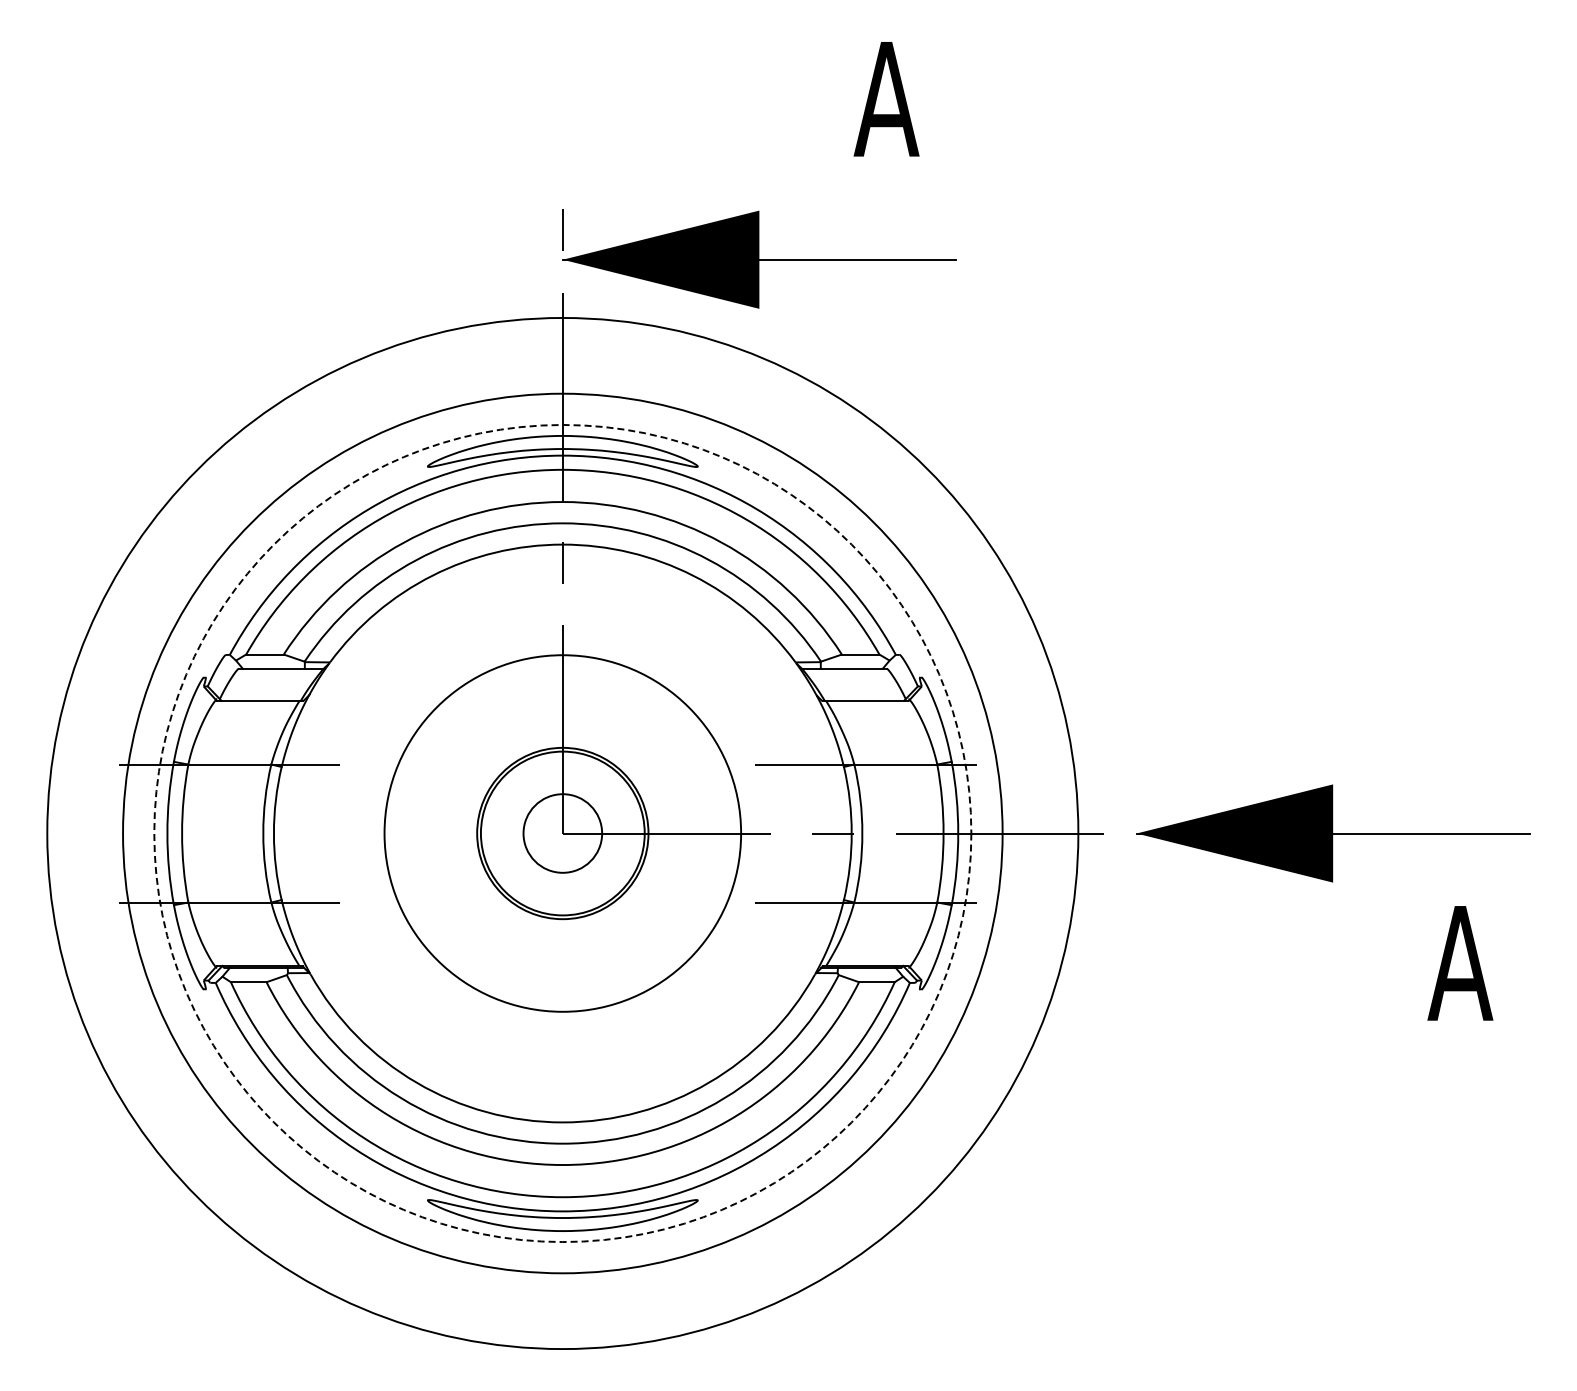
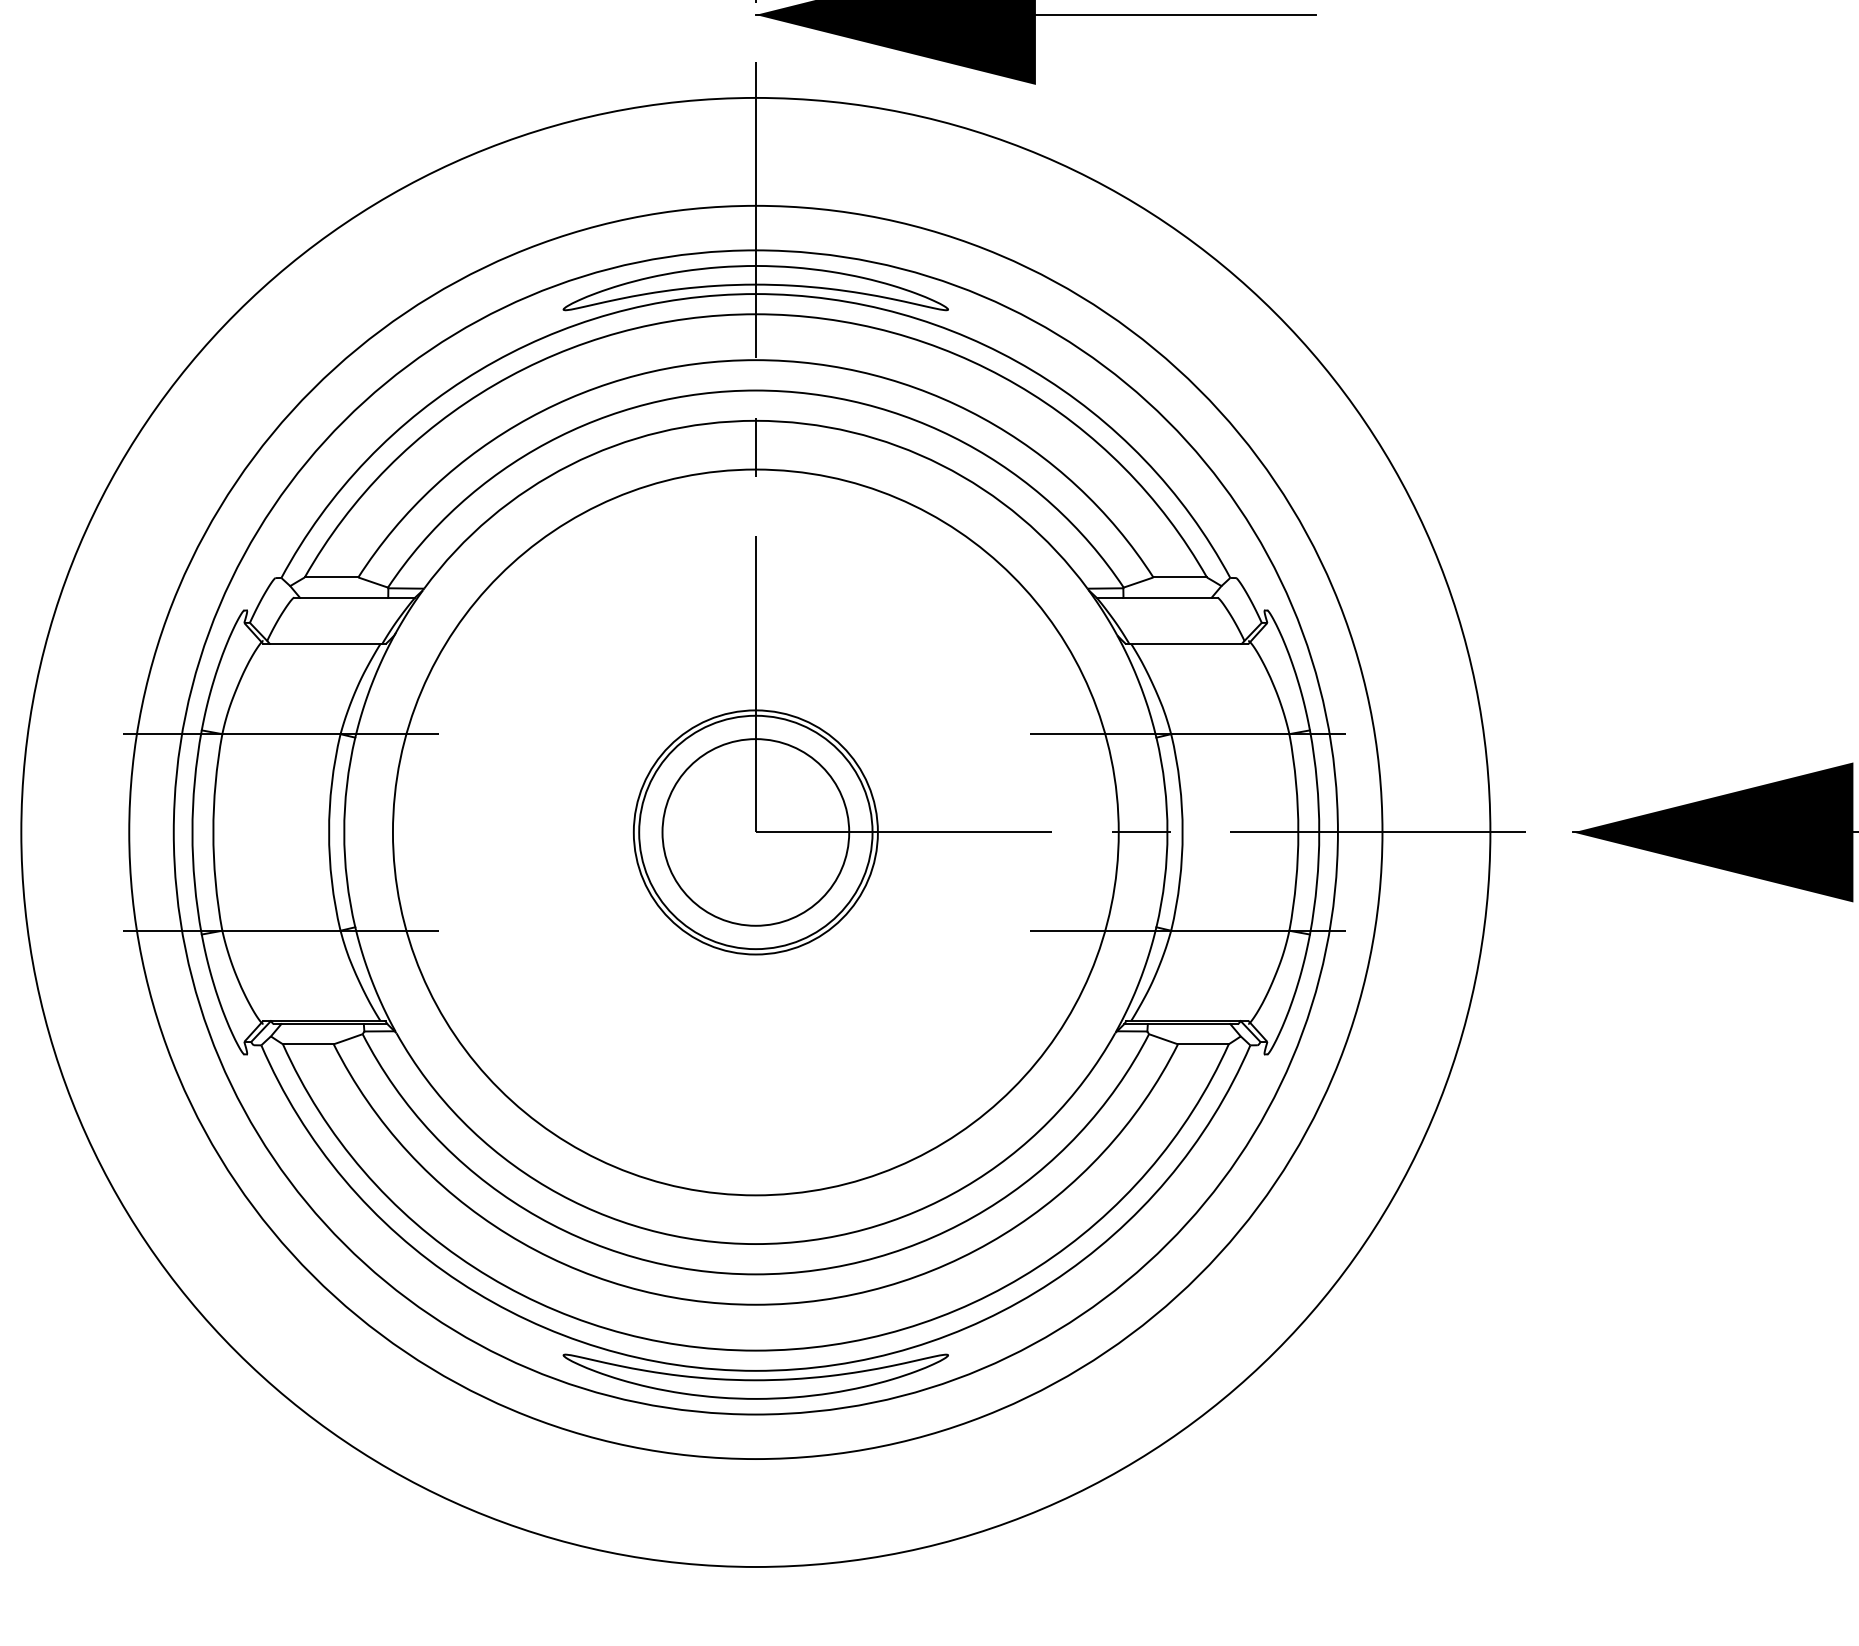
circle: (562, 833) -> (755, 832), dashed -> solid
circle: (562, 833) -> (755, 832), size x1.43
circle: (562, 833) -> (755, 832), size x1.67

